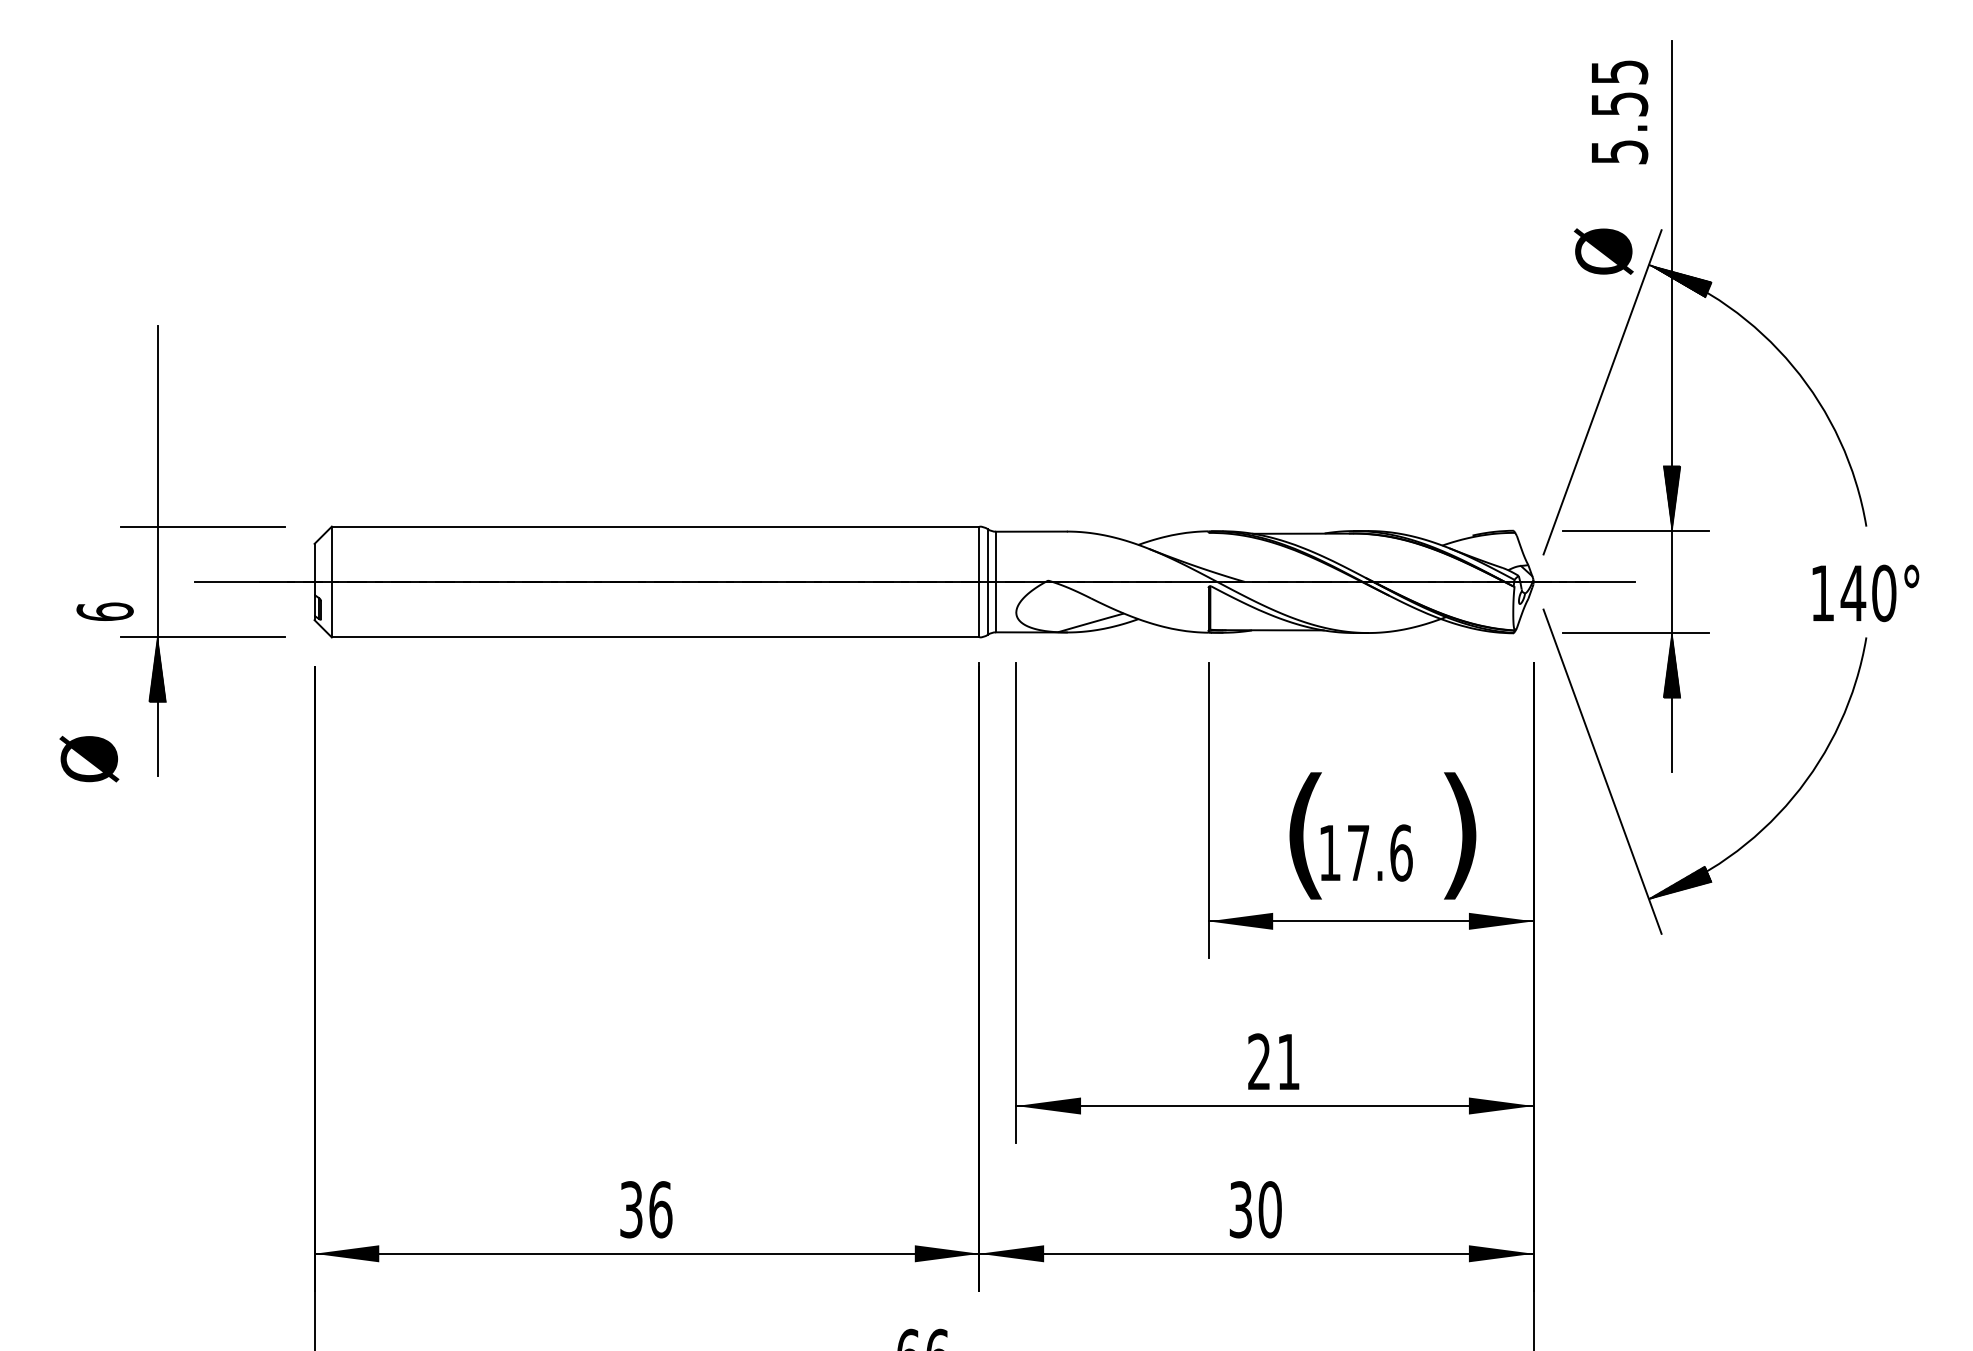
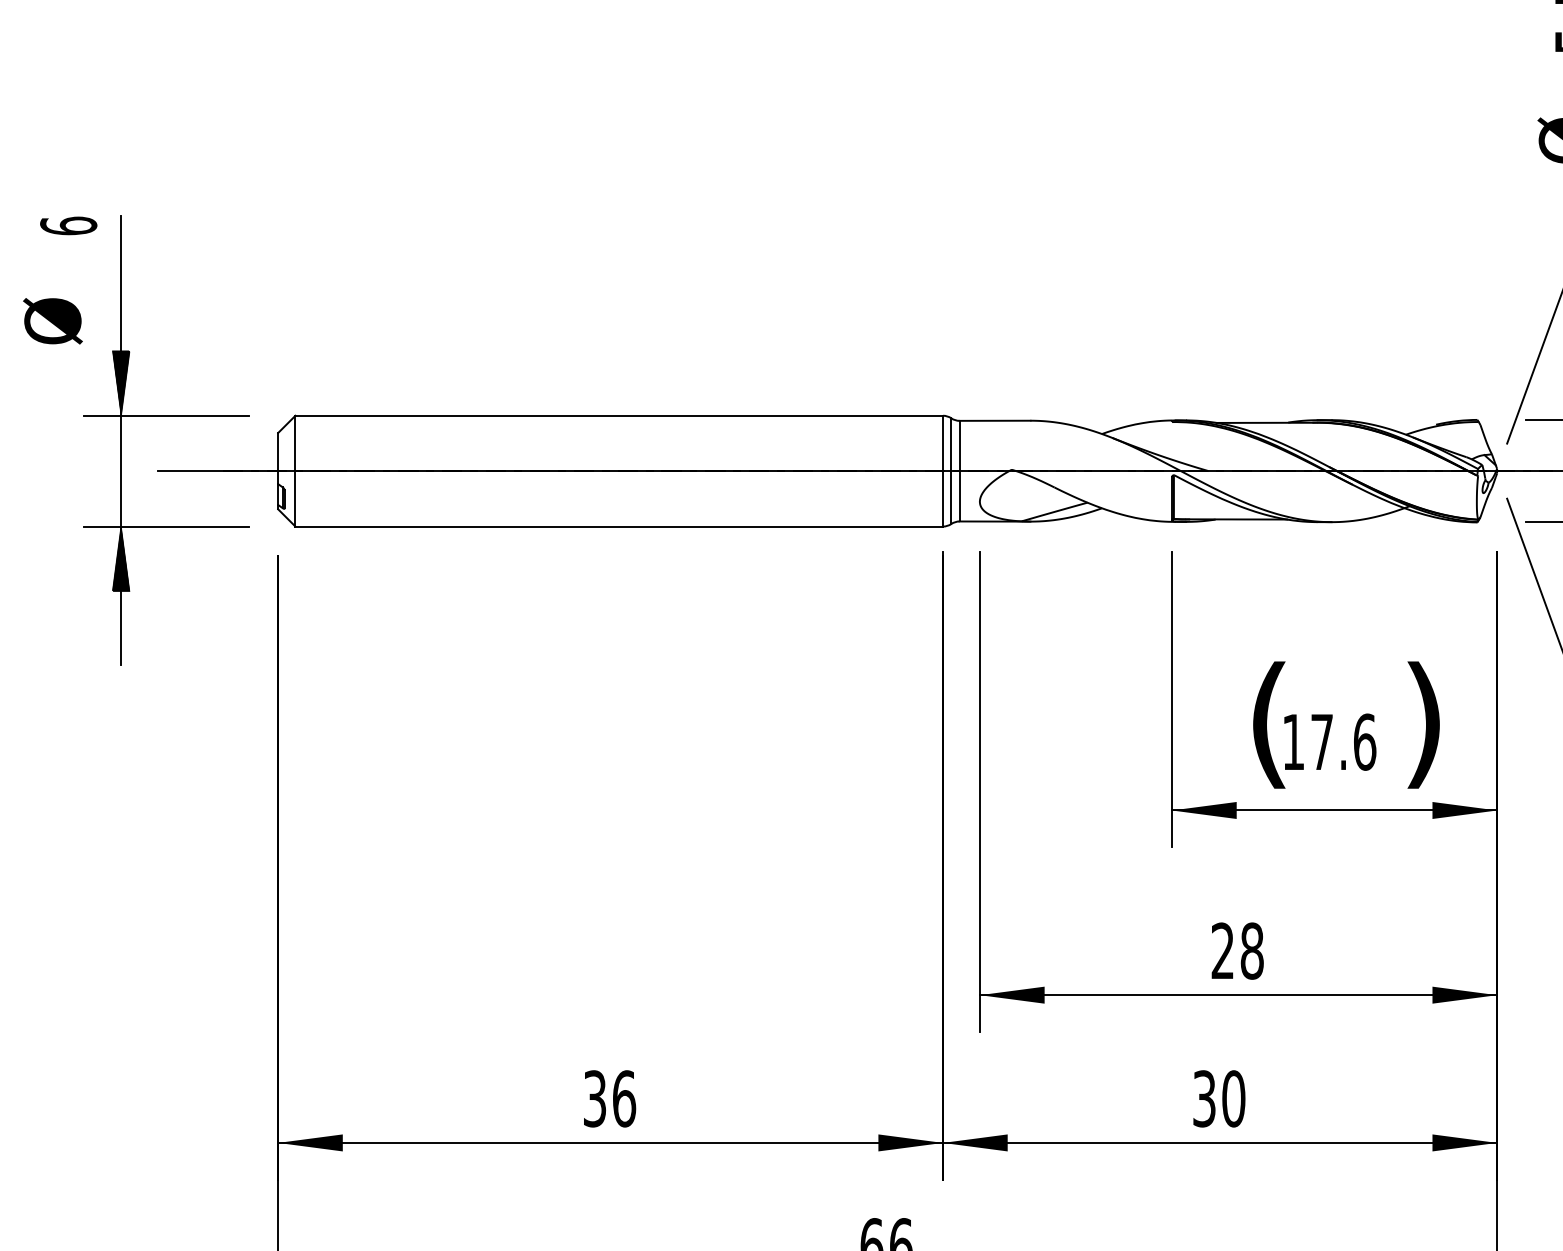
hatch: (157, 493) -> (121, 382), added
text: (104, 611) -> (68, 225), moved
text: (89, 758) -> (53, 320), moved
text: (1288, 1061) -> (1252, 950), 21 -> 28

